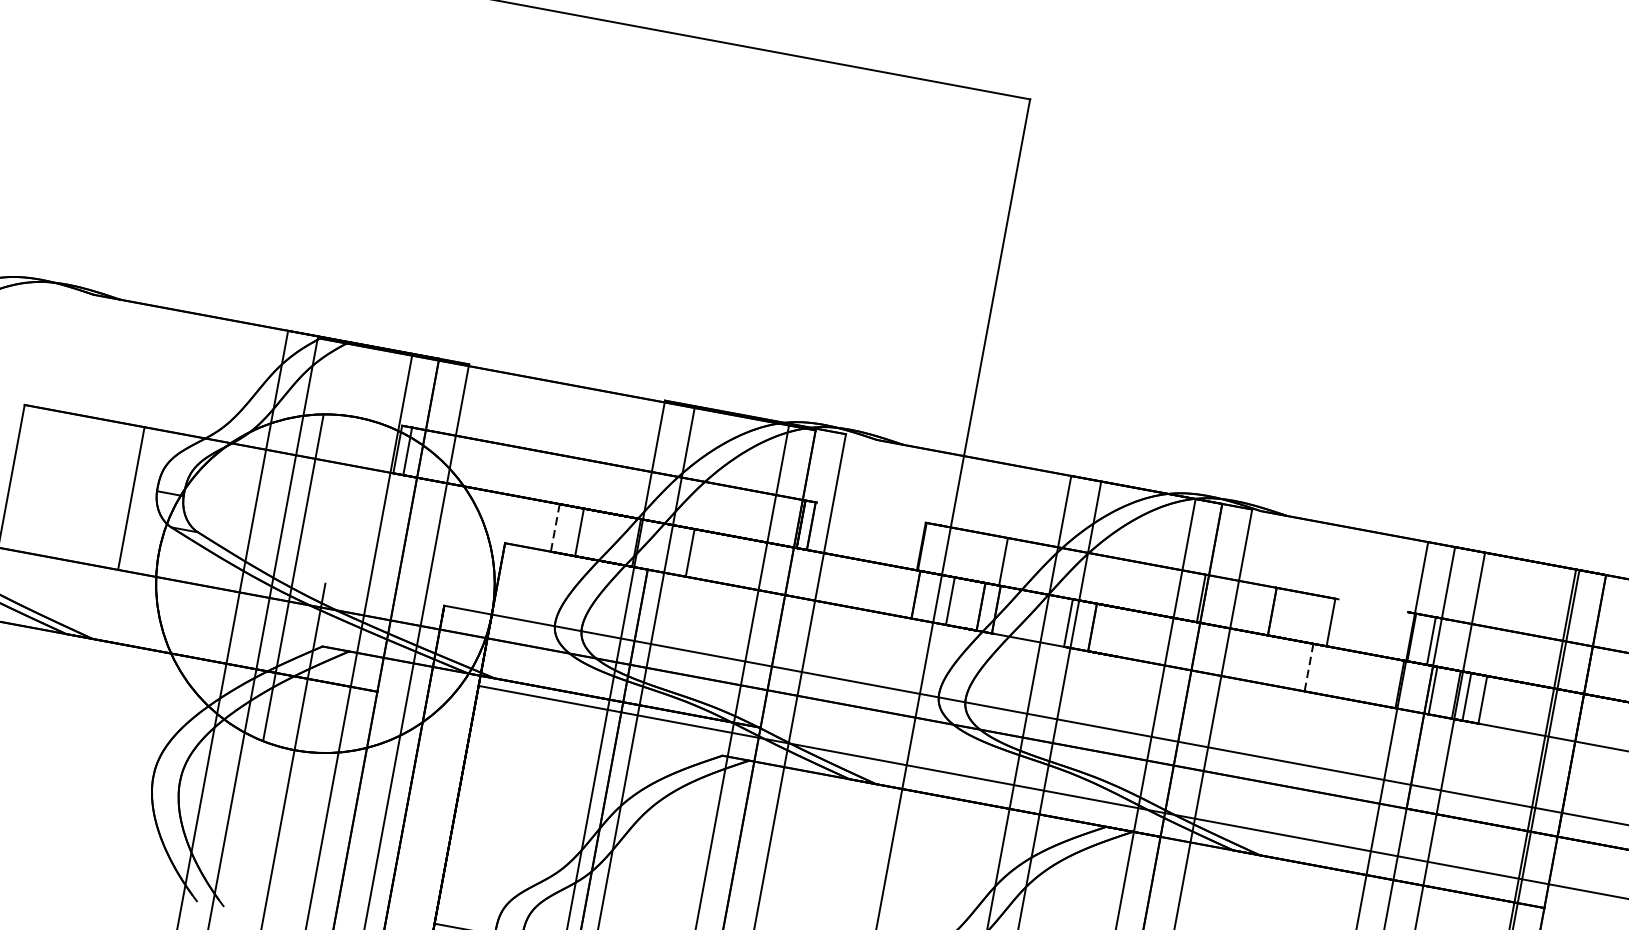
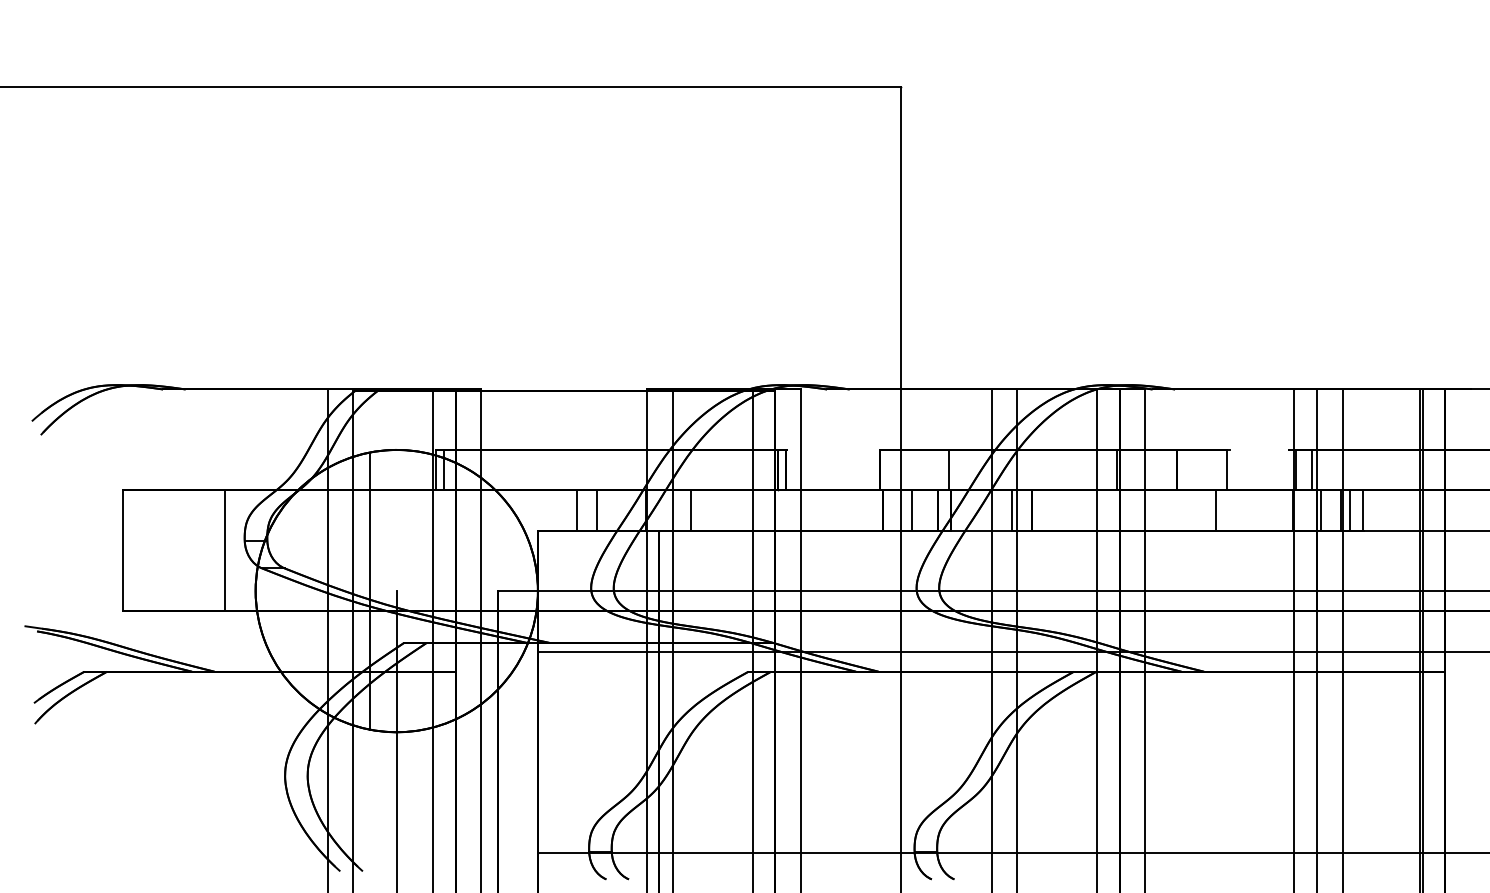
line: (554, 527) -> (576, 510), dashed -> solid
line: (1308, 667) -> (1215, 510), dashed -> solid

